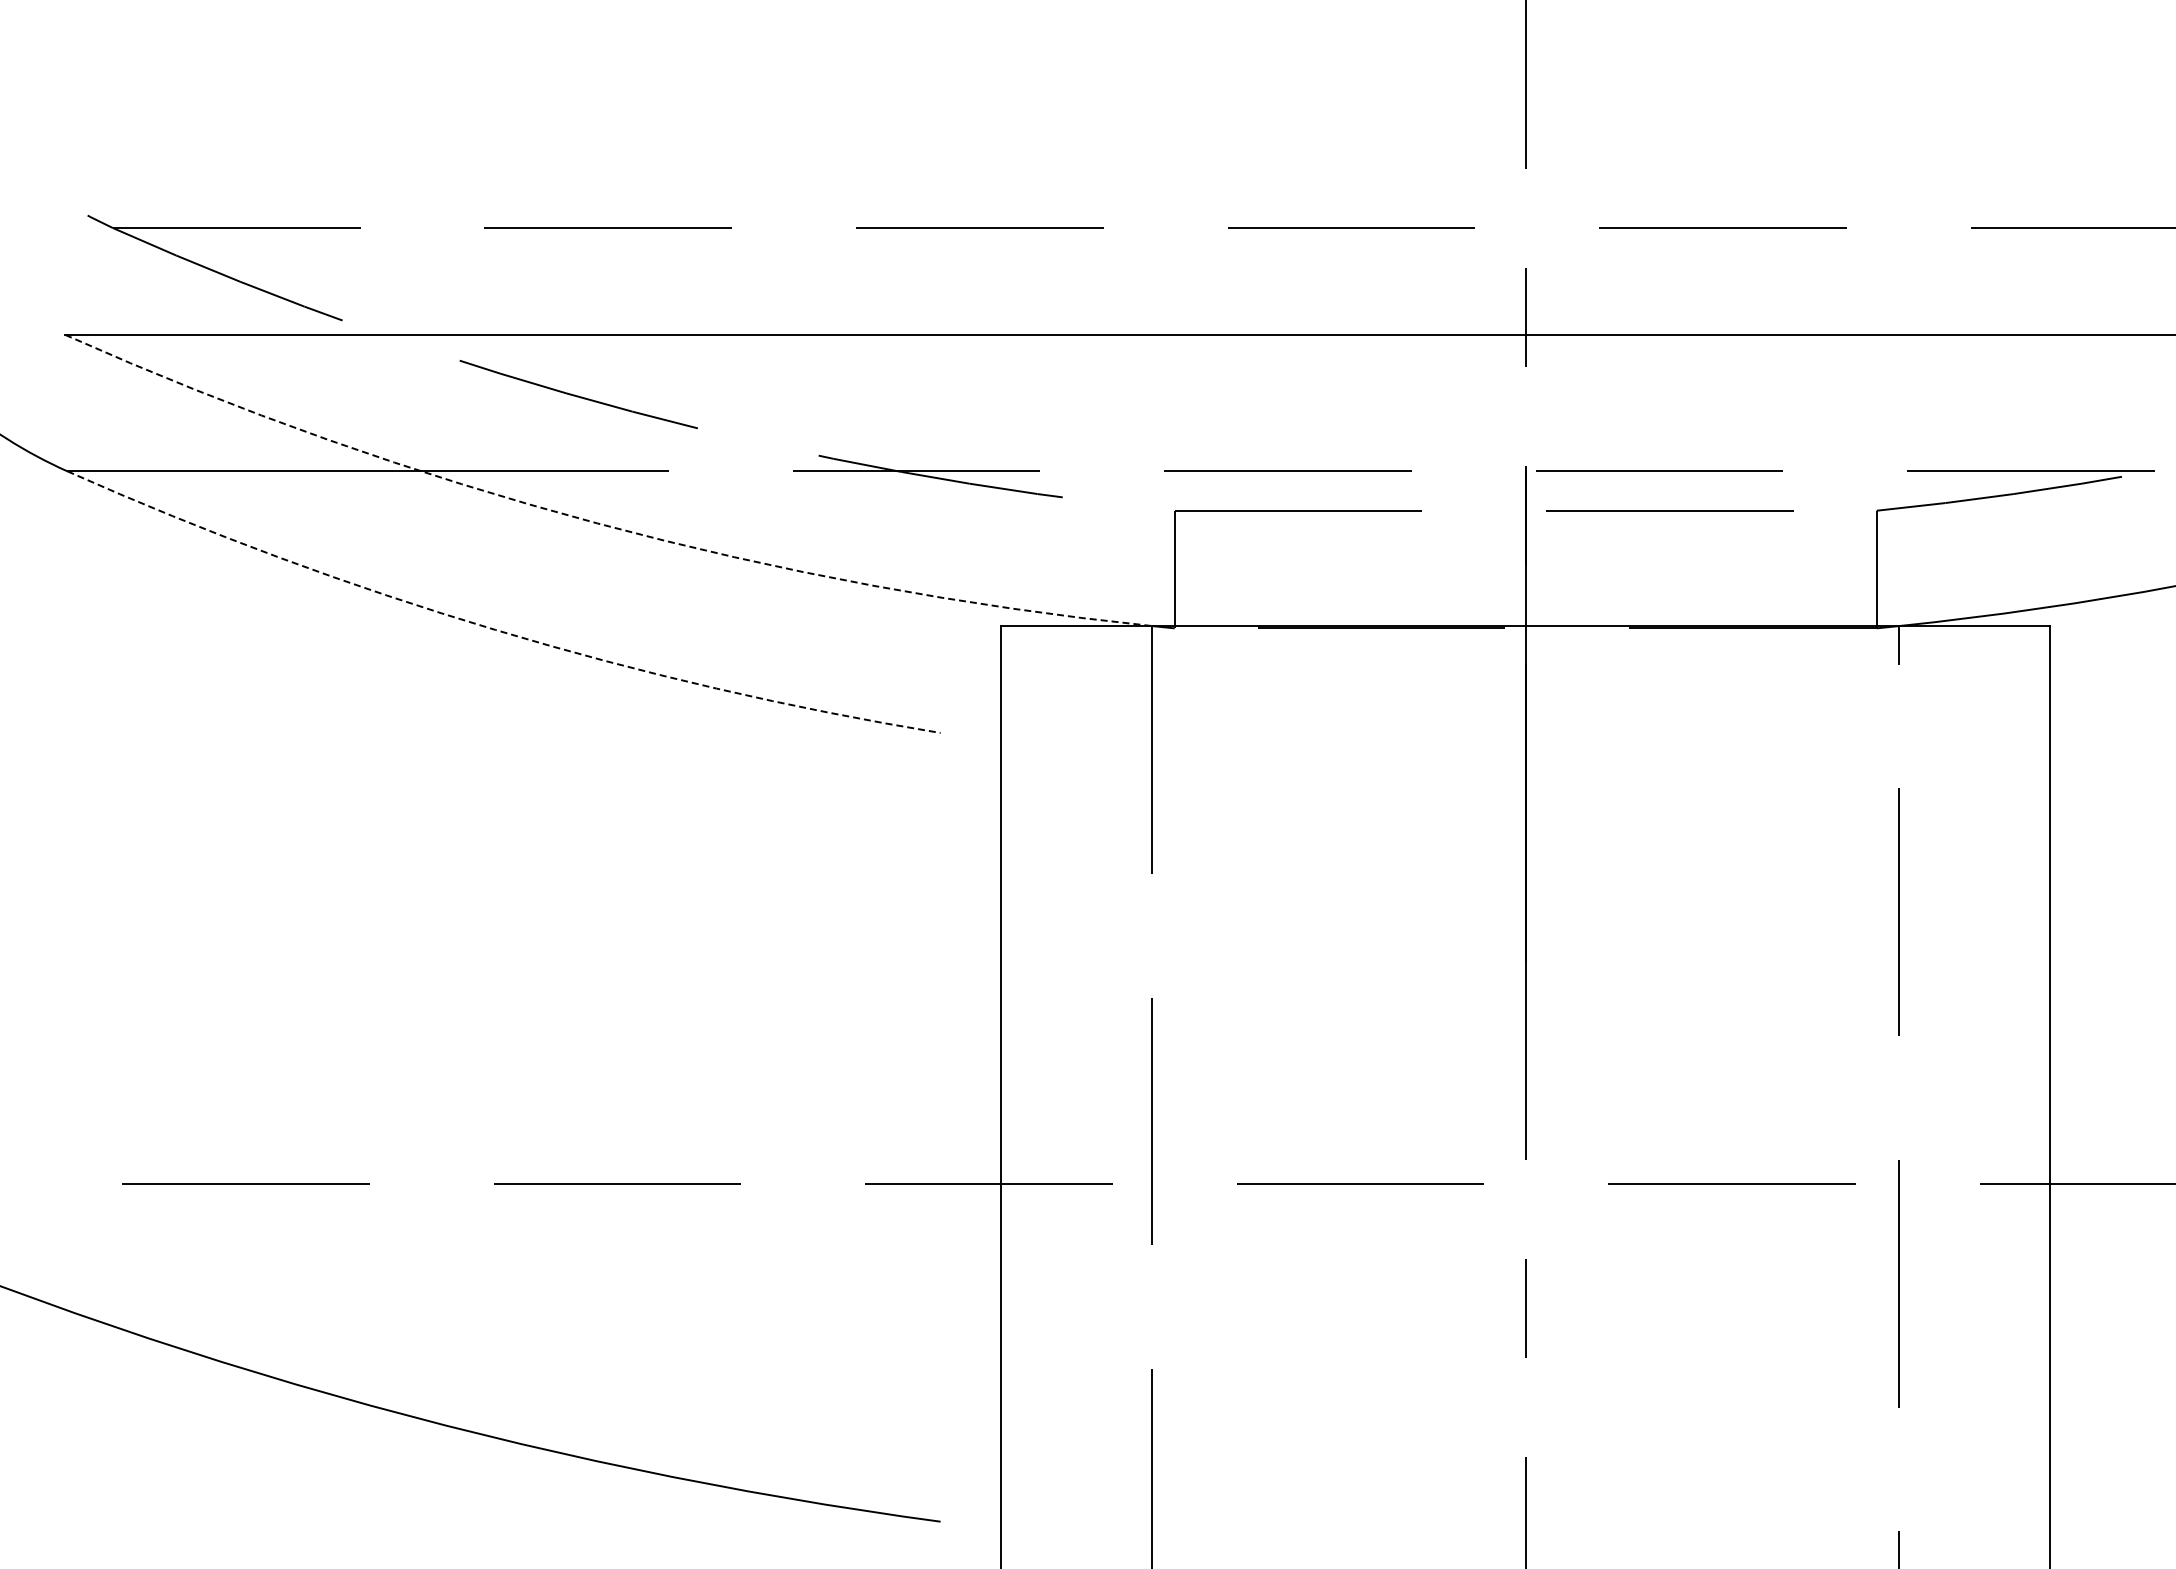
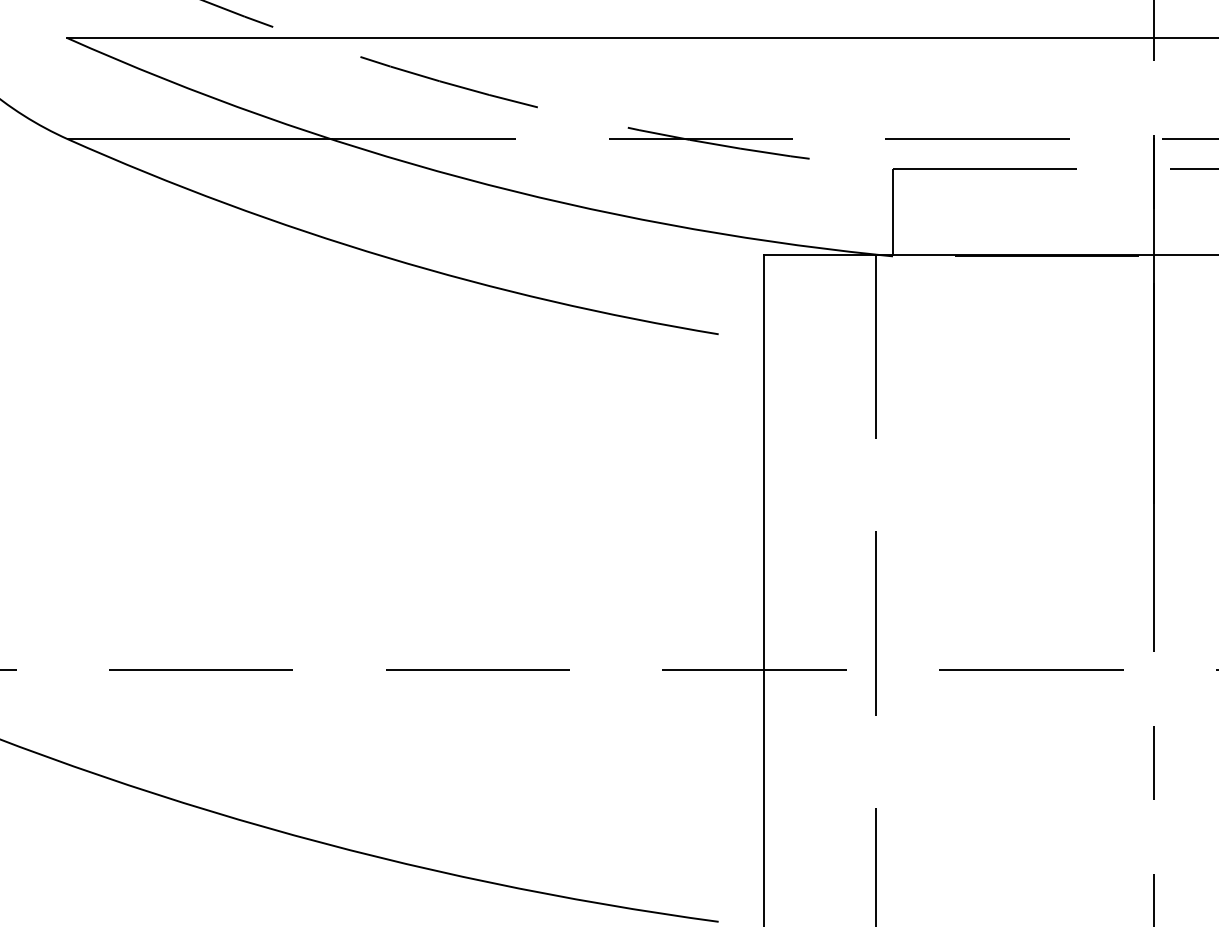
arc: (597, 523) -> (463, 178), dashed -> solid
arc: (495, 630) -> (387, 257), dashed -> solid

